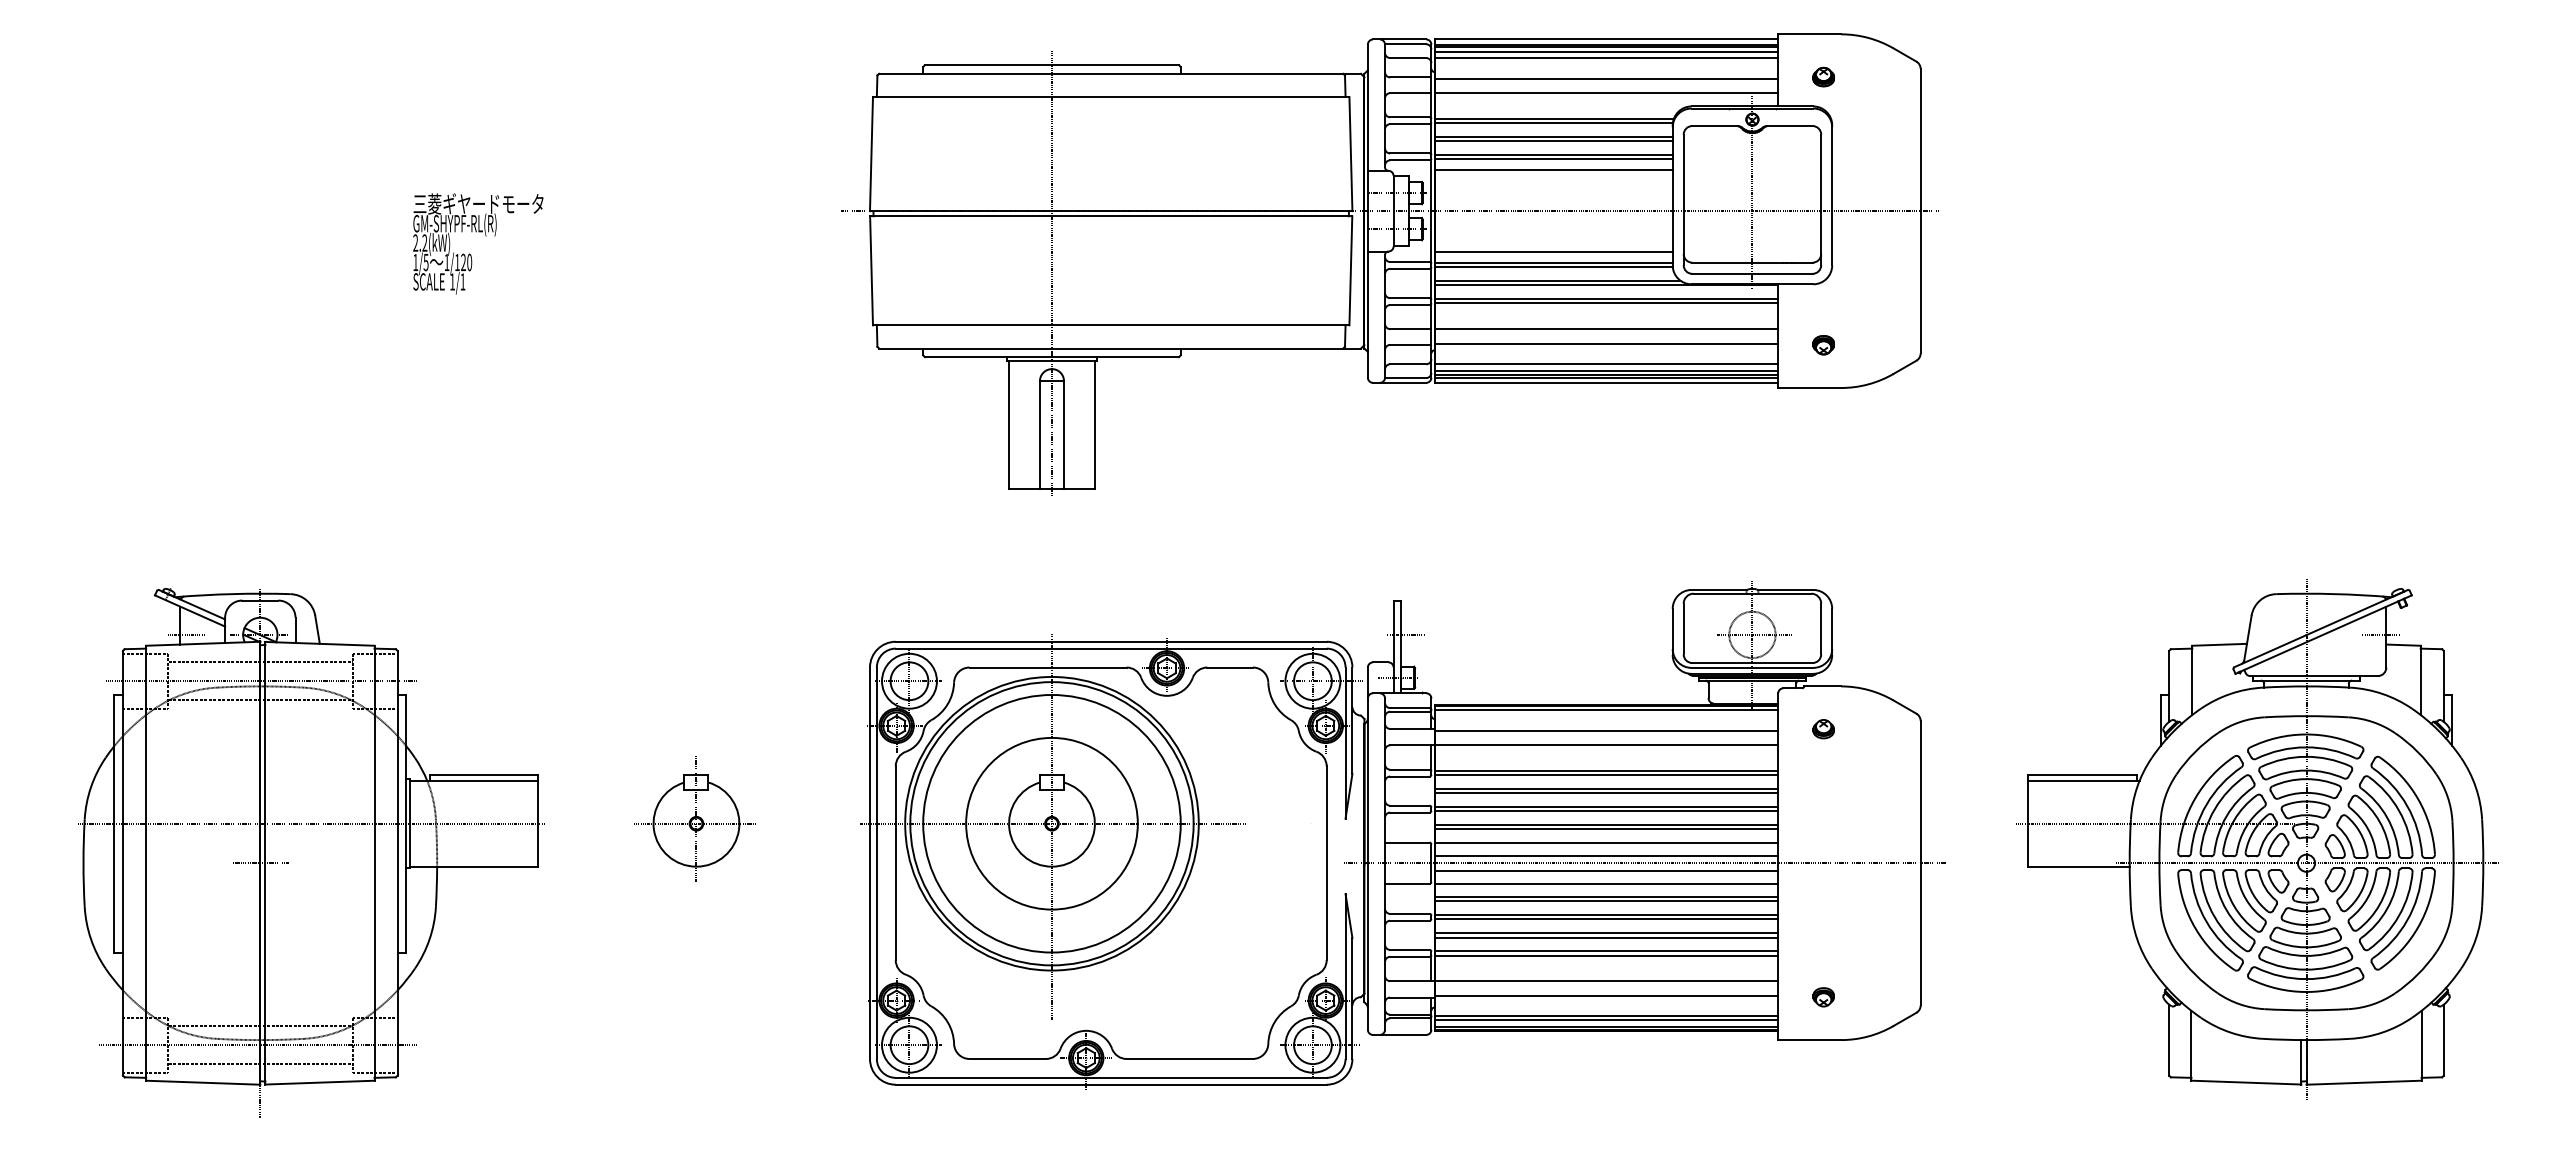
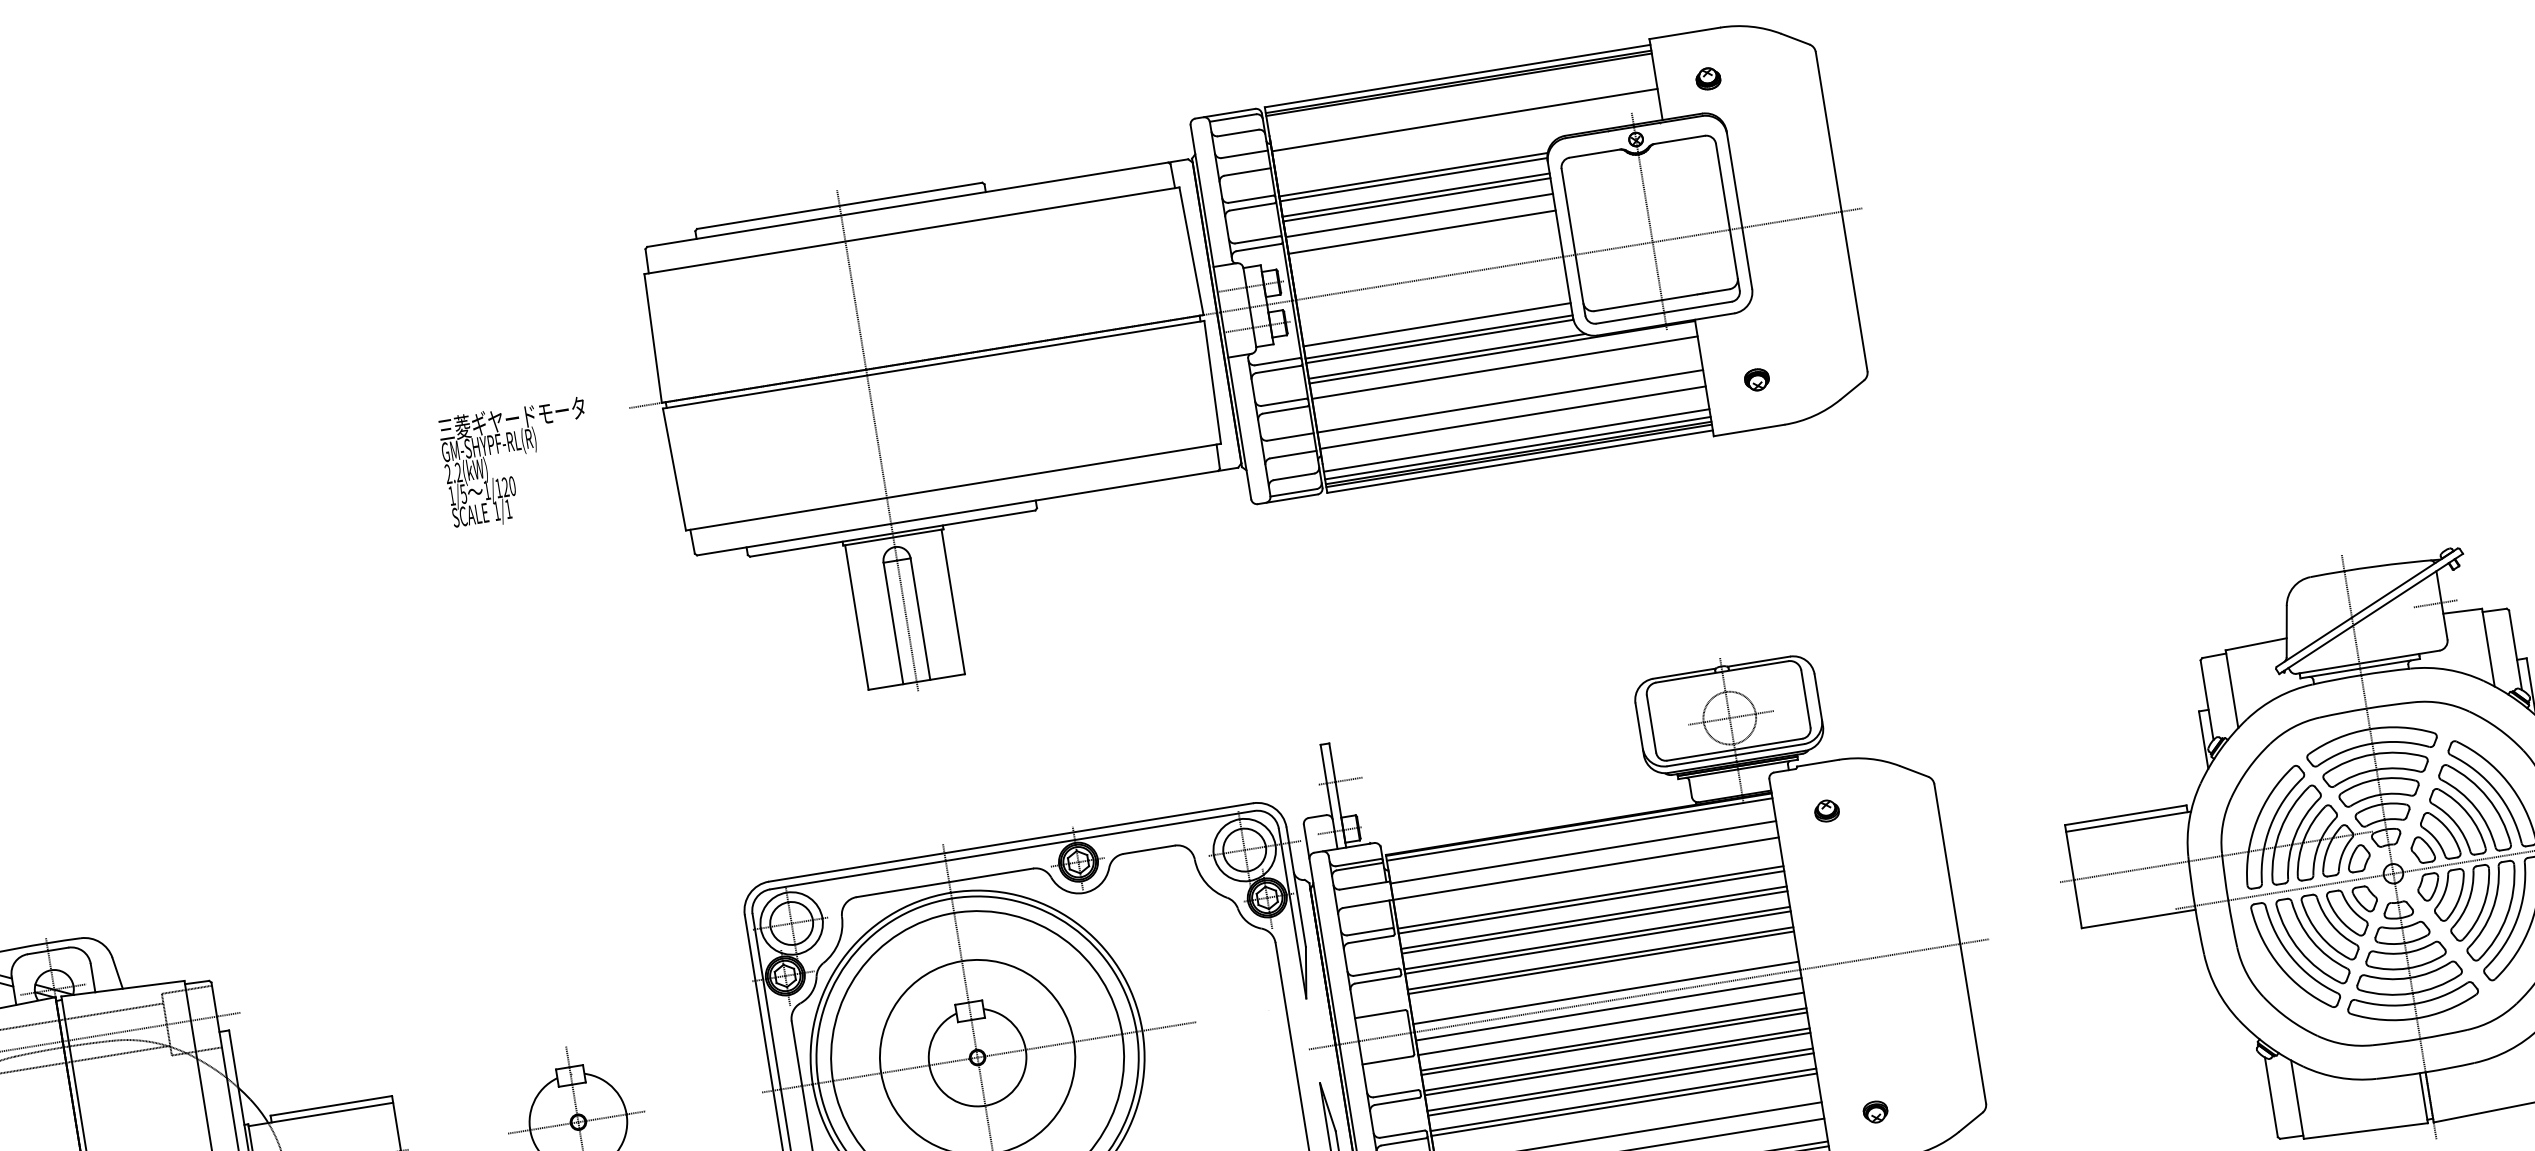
line: (1606, 51) -> (1459, 89), removed
line: (1606, 58) -> (1461, 97), removed
line: (1606, 93) -> (1467, 136), removed
line: (1553, 159) -> (1419, 220), removed
text: (478, 243) -> (518, 463), moved
line: (1606, 303) -> (1505, 372), removed
line: (1606, 842) -> (1603, 977), removed

